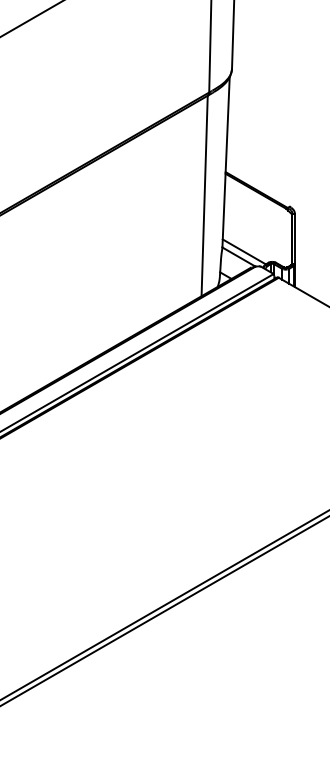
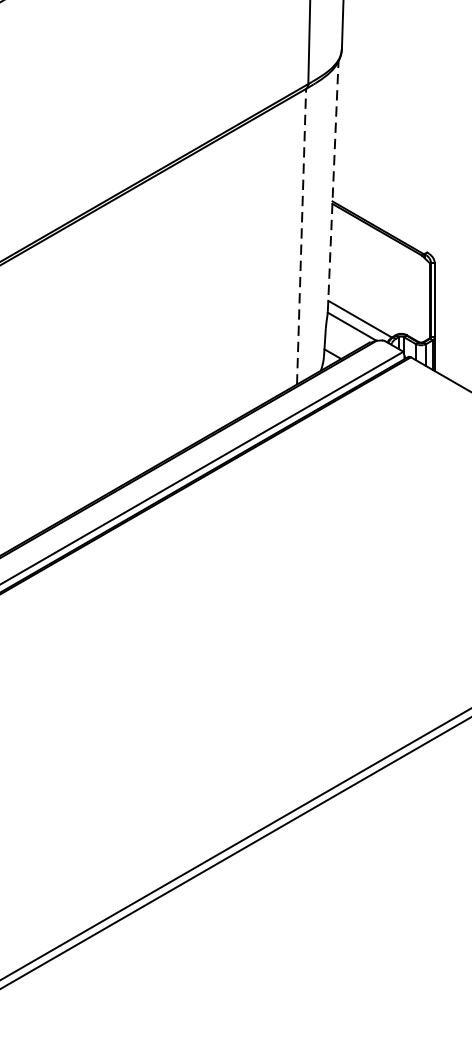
line: (226, 161) -> (333, 185), solid -> dashed
line: (204, 195) -> (301, 235), solid -> dashed

